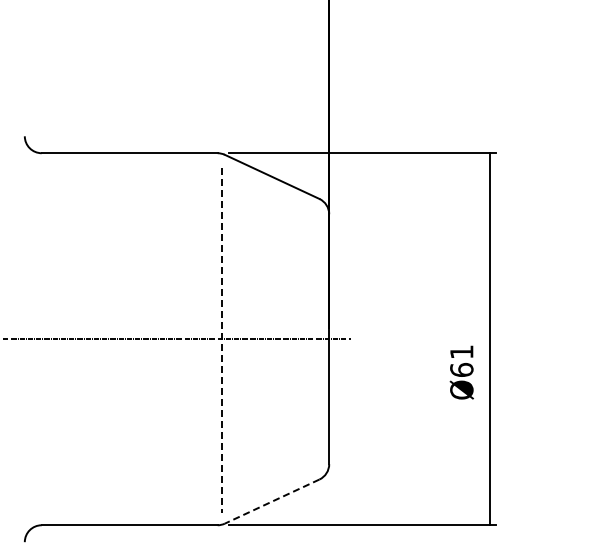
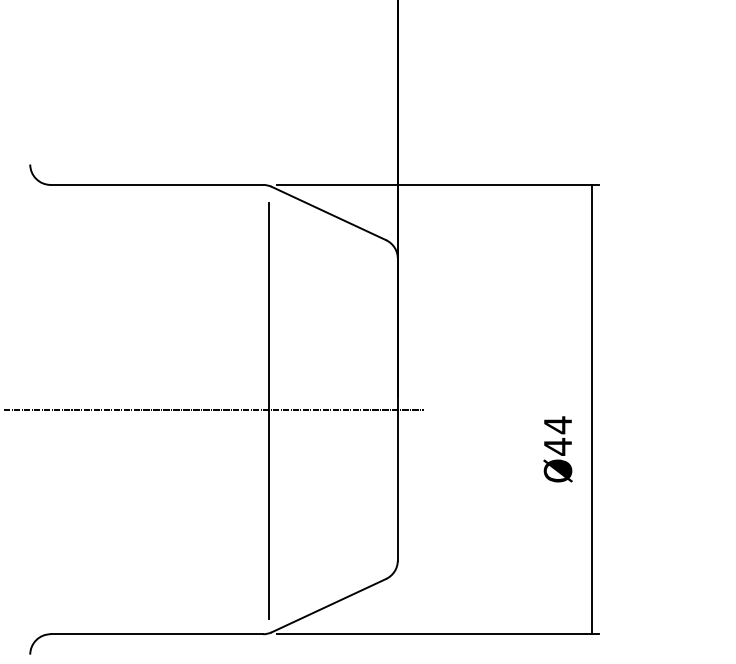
line: (222, 340) -> (268, 411), dashed -> solid
text: (461, 360) -> (557, 435), Ø61 -> Ø44
line: (271, 501) -> (328, 605), dashed -> solid

